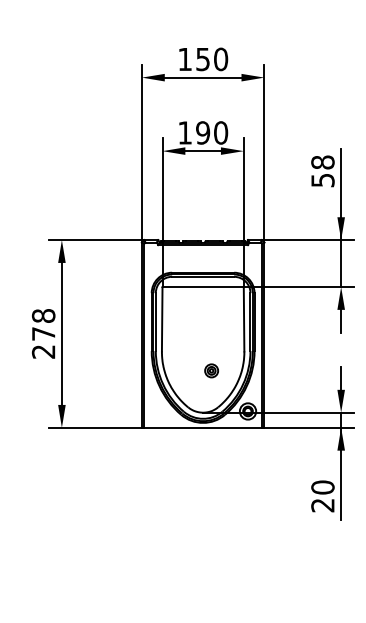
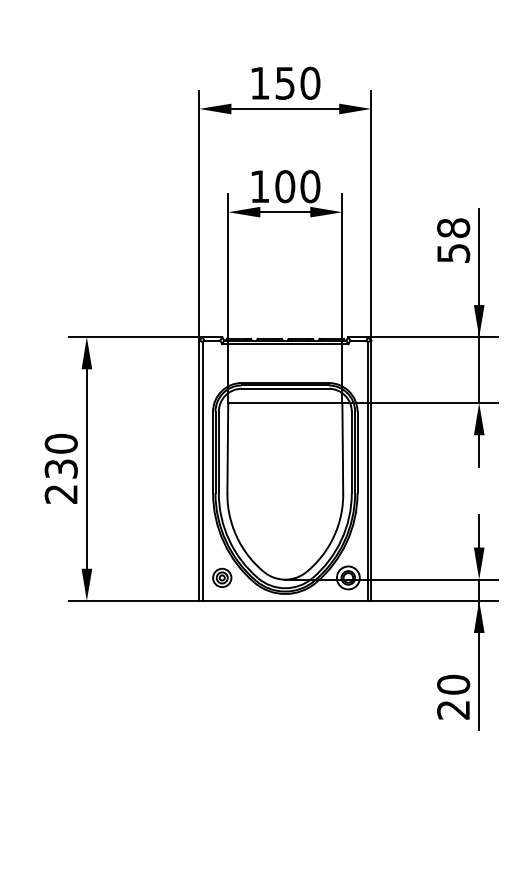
text: (203, 132) -> (285, 186), 190 -> 100
text: (43, 324) -> (60, 455), 278 -> 230
part: (211, 370) -> (222, 577), moved

